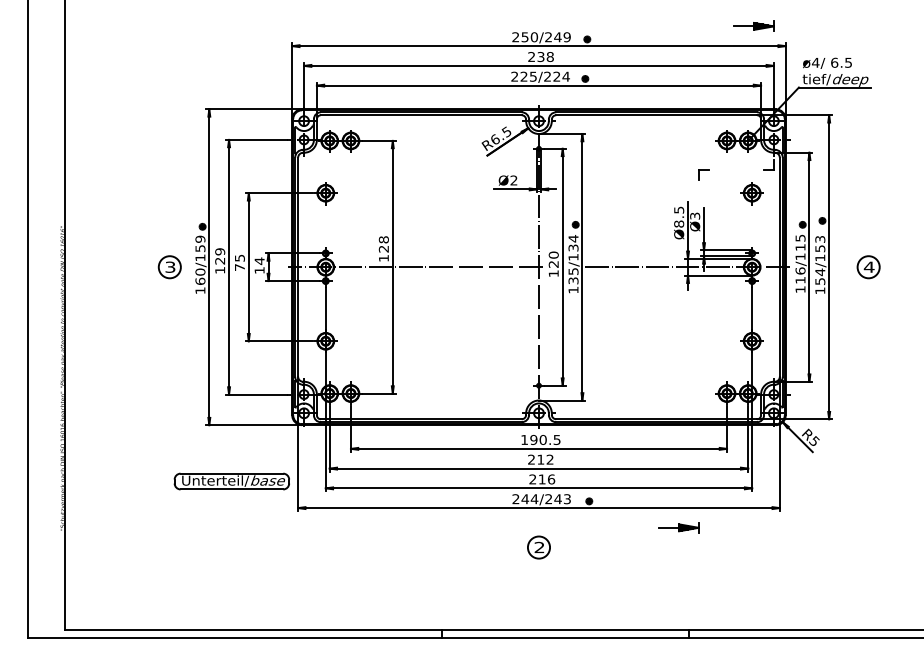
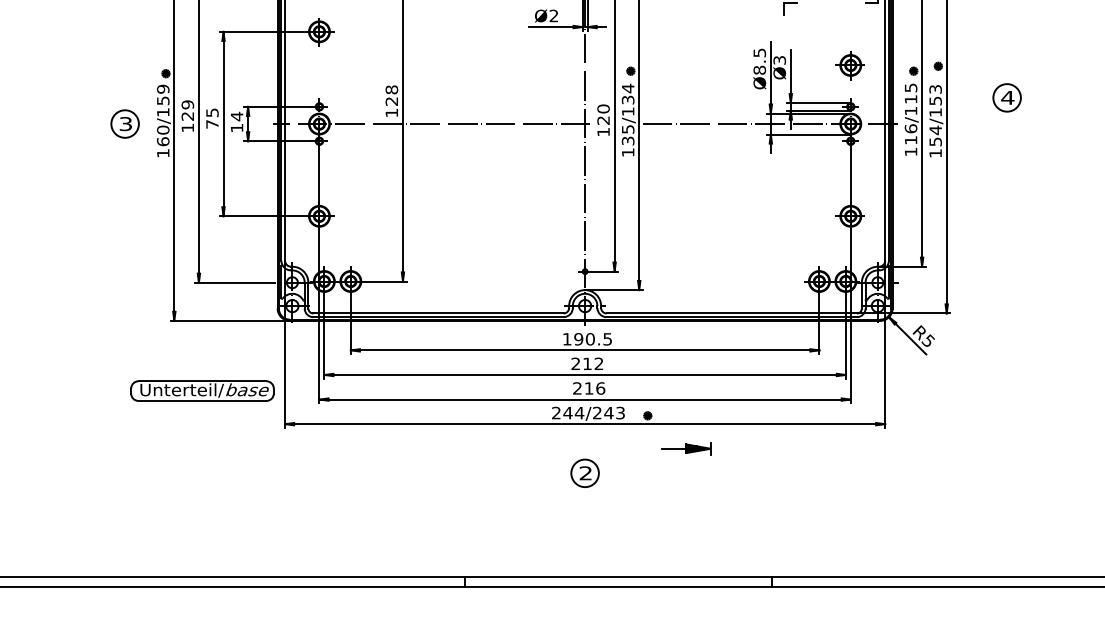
part: (751, 193) -> (849, 65), moved
part: (868, 267) -> (1006, 98), moved
part: (678, 527) -> (685, 448), moved

